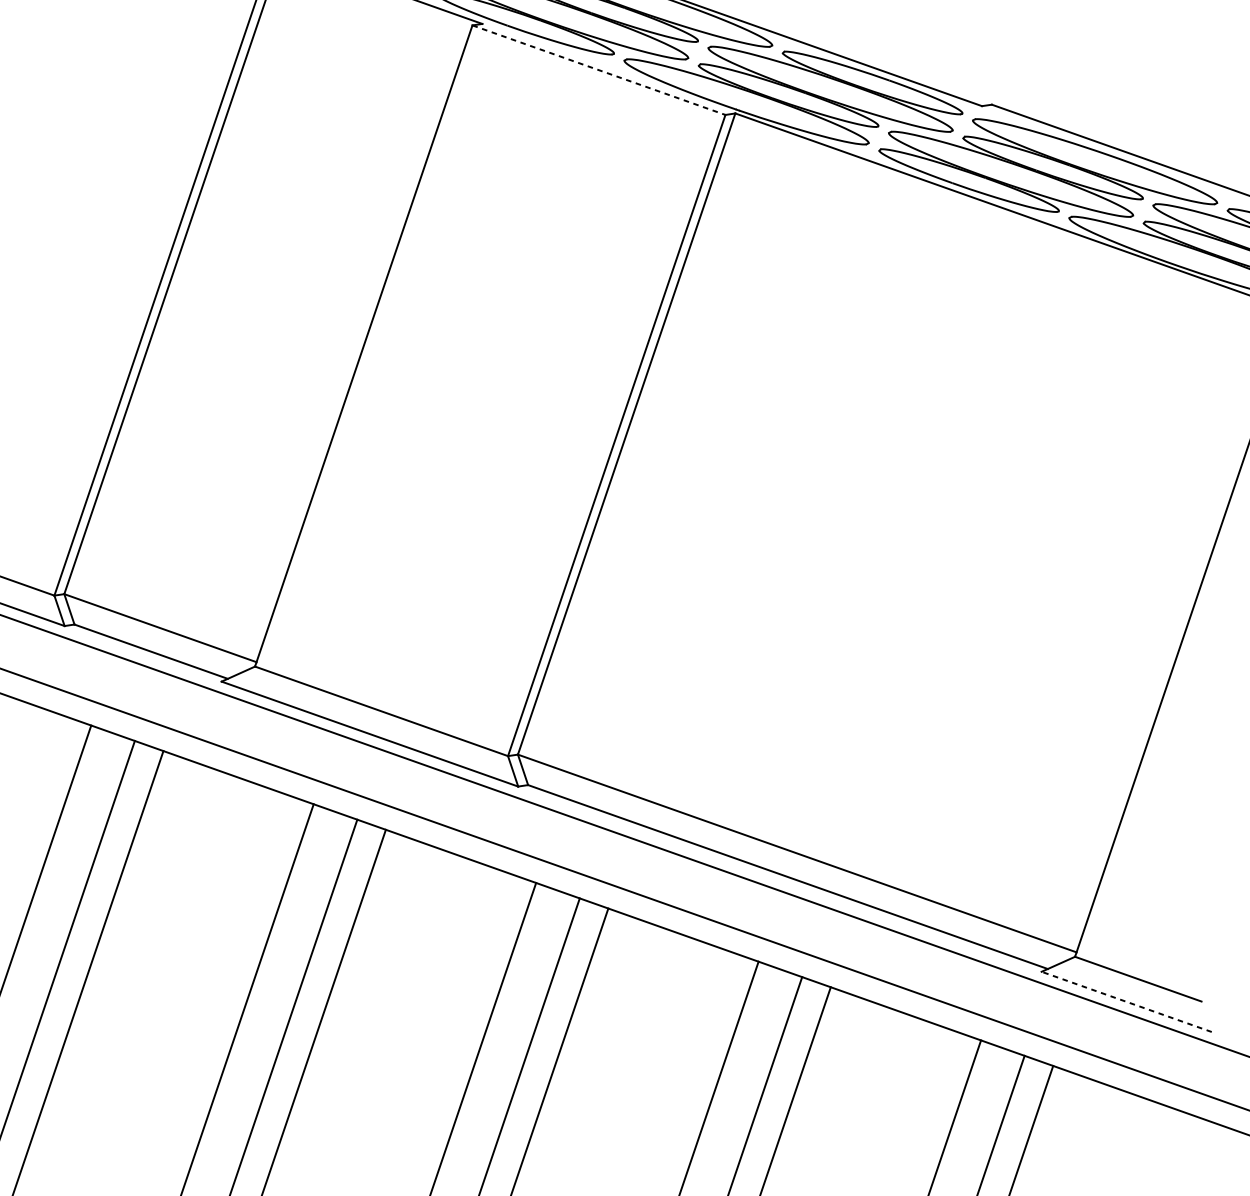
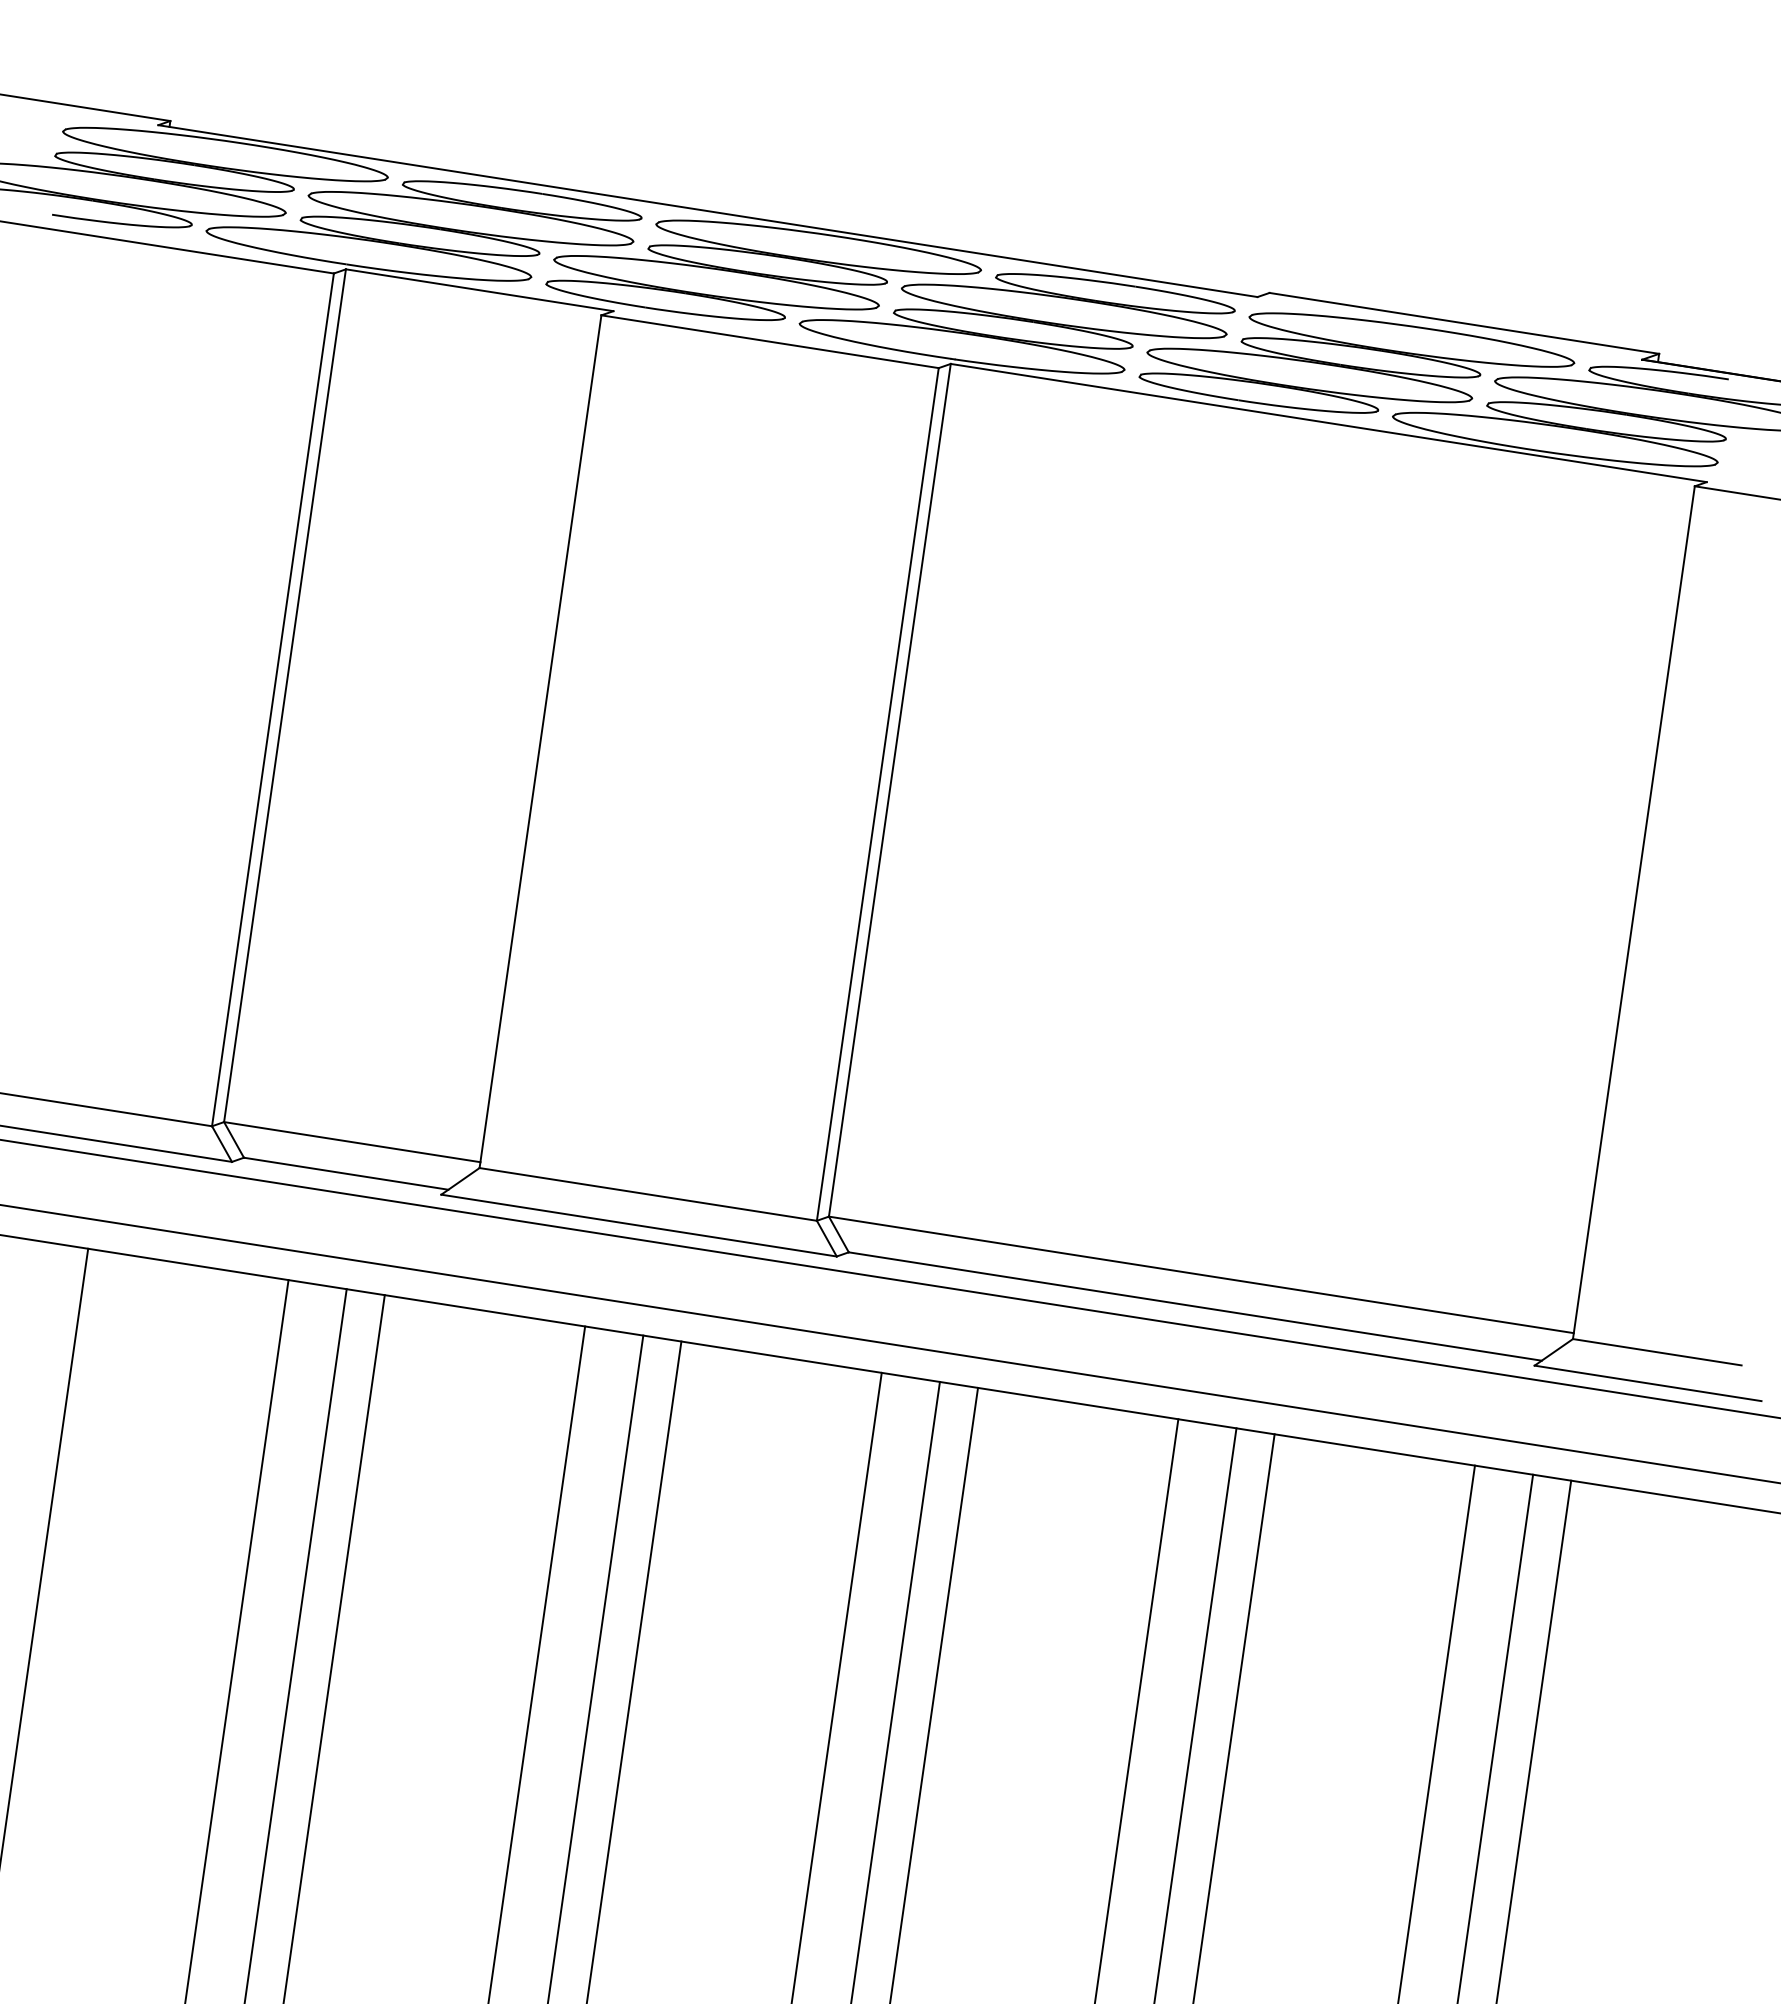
line: (599, 70) -> (770, 341), dashed -> solid
line: (1127, 1002) -> (1648, 1383), dashed -> solid

